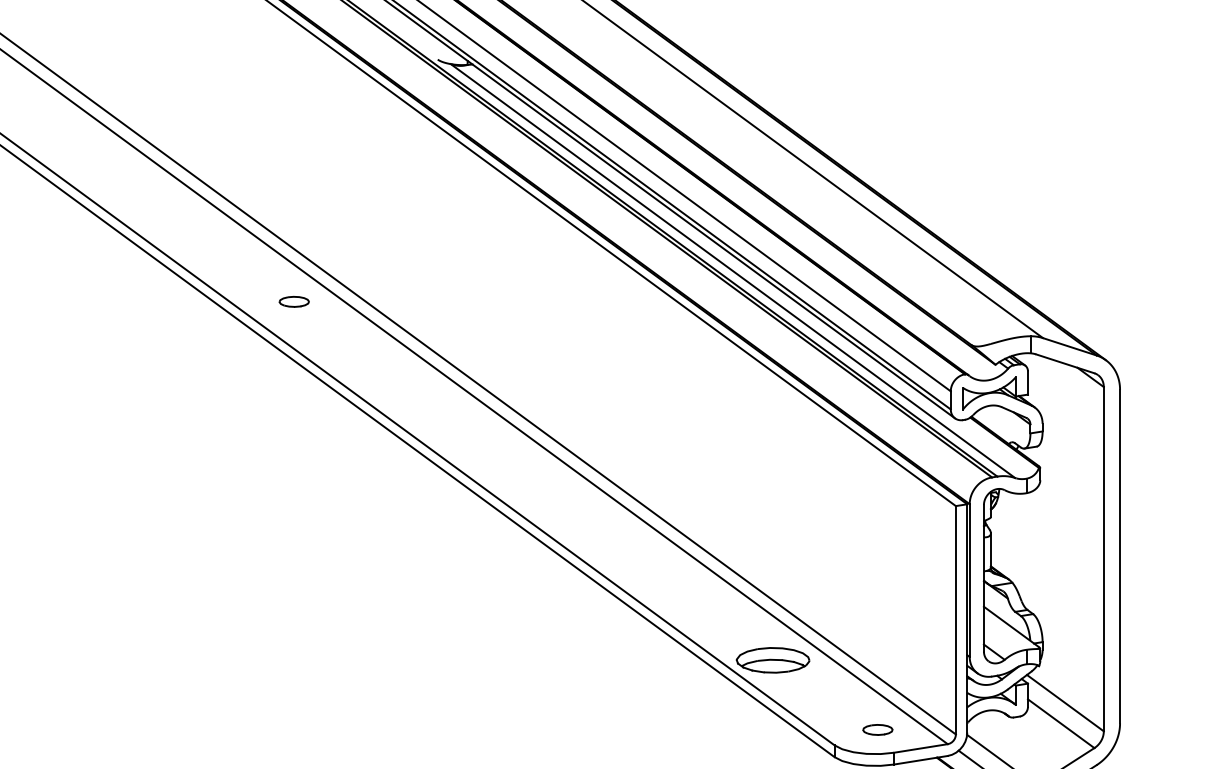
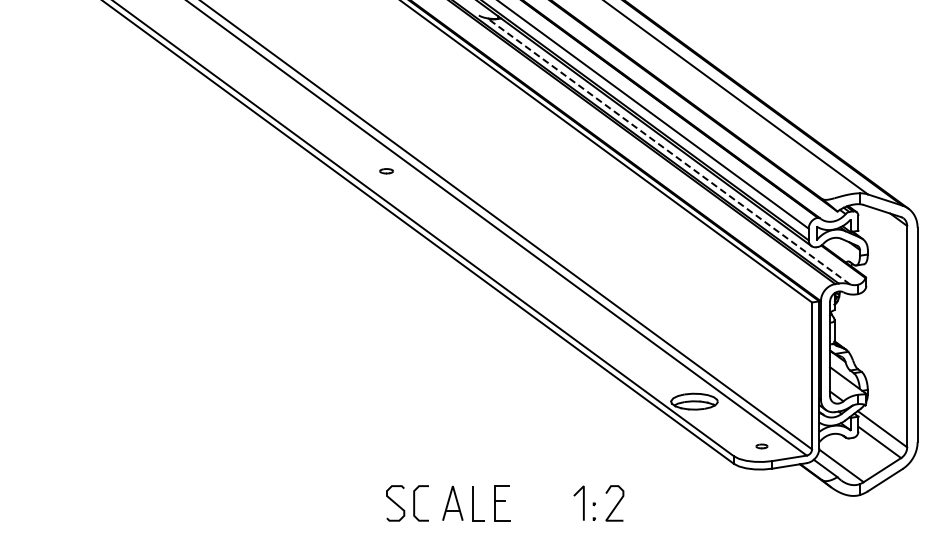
line: (732, 271) -> (668, 151), solid -> dashed
part: (294, 302) -> (386, 171), size x0.7
part: (877, 730) -> (761, 446), size x0.6

